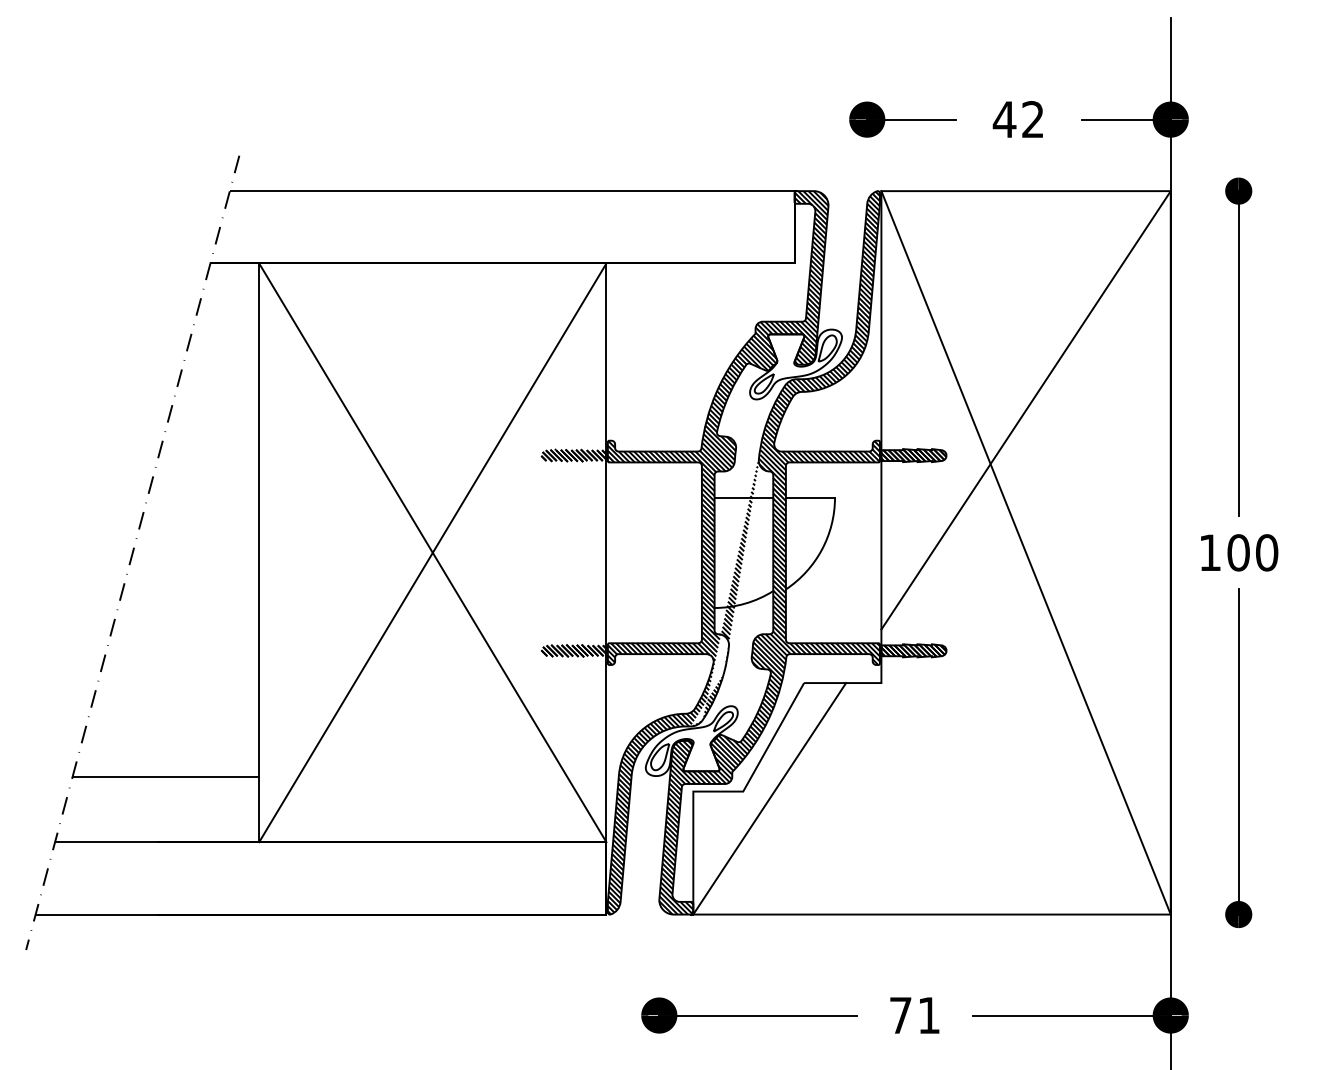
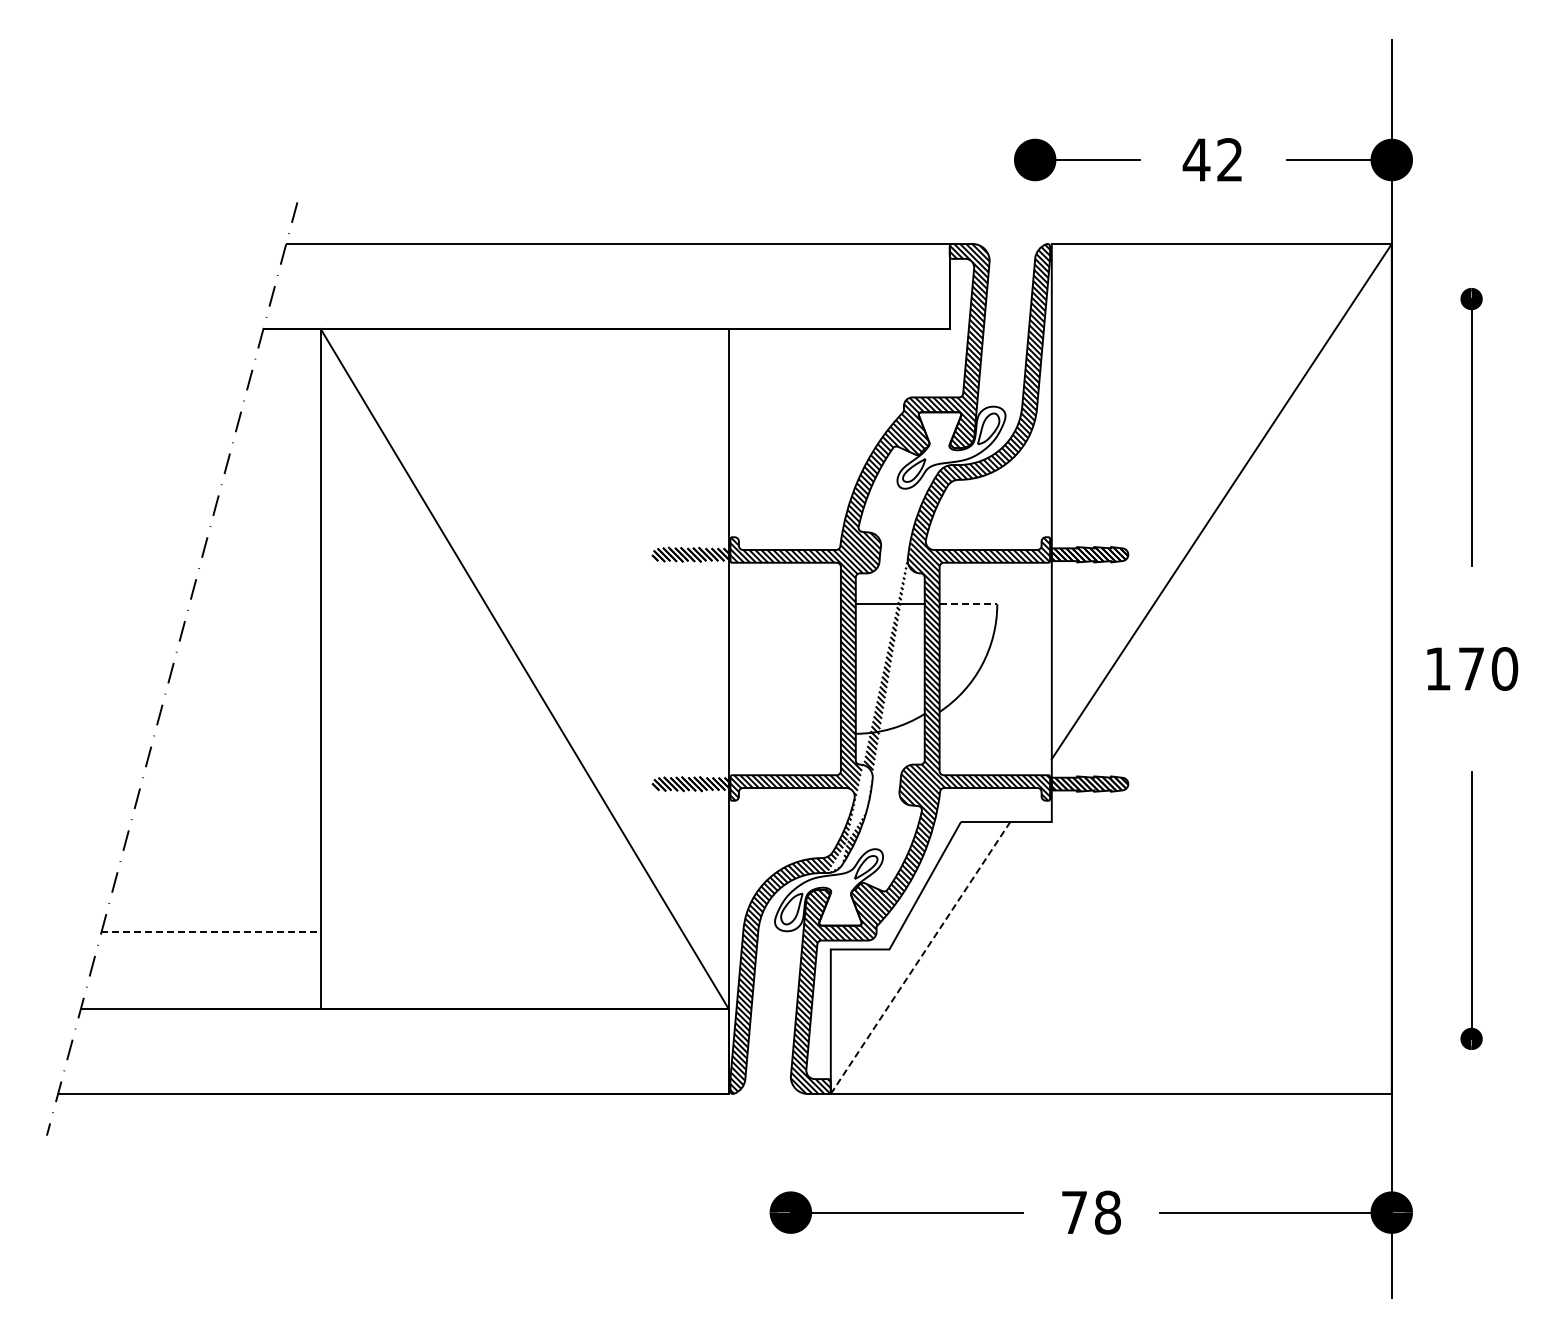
part: (1238, 347) -> (1471, 427), size x0.7
line: (810, 497) -> (968, 604), solid -> dashed
line: (432, 552) -> (524, 668), removed
line: (1025, 552) -> (1221, 668), removed
text: (1238, 552) -> (1471, 668), 100 -> 170
part: (1238, 758) -> (1471, 910), size x0.7
line: (166, 777) -> (211, 932), solid -> dashed
line: (769, 798) -> (920, 957), solid -> dashed
text: (929, 1015) -> (1108, 1212), 71 -> 78

